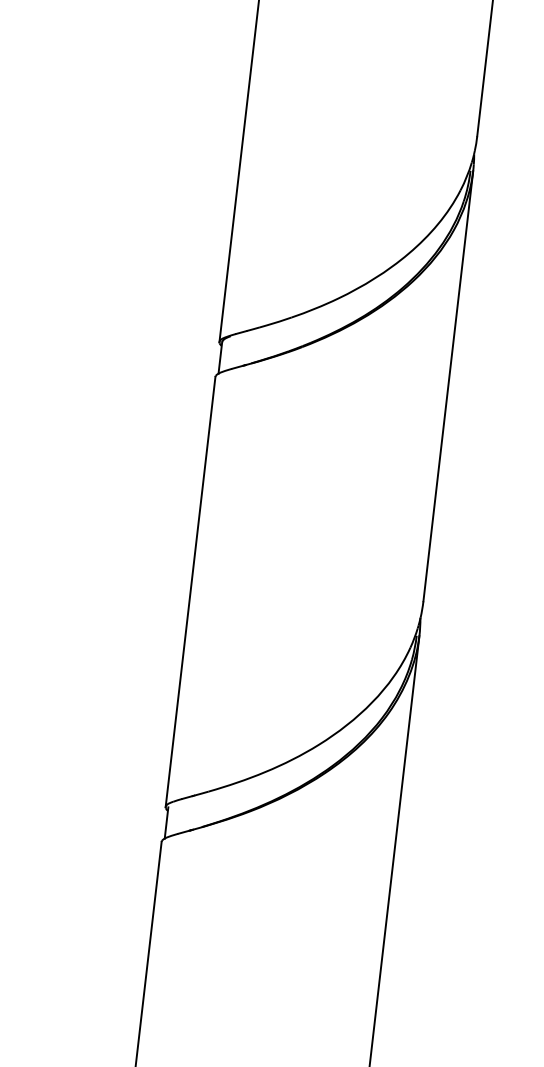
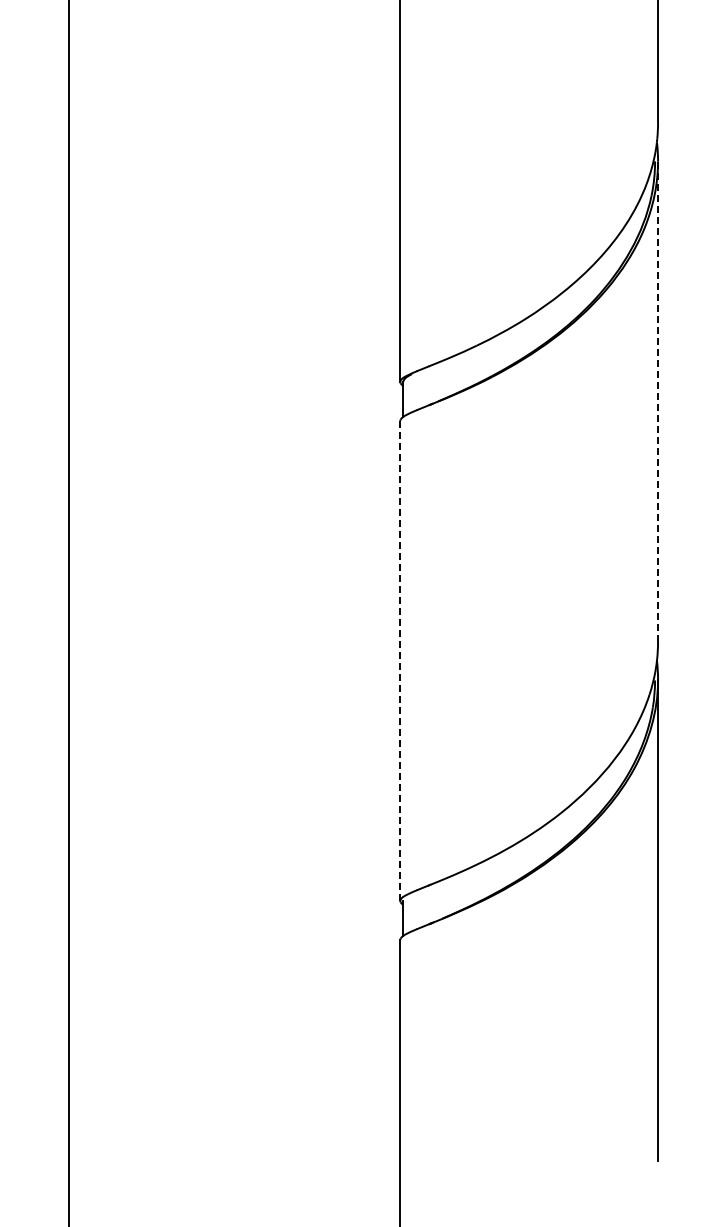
line: (448, 385) -> (658, 400), solid -> dashed
line: (190, 591) -> (400, 660), solid -> dashed

